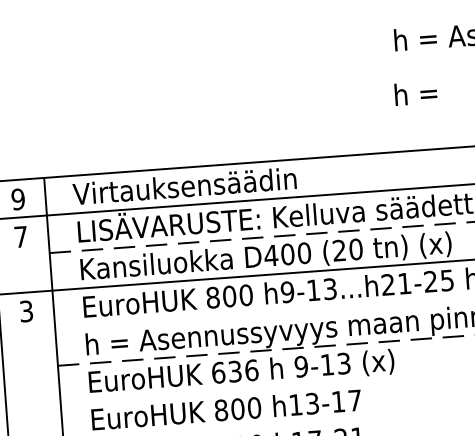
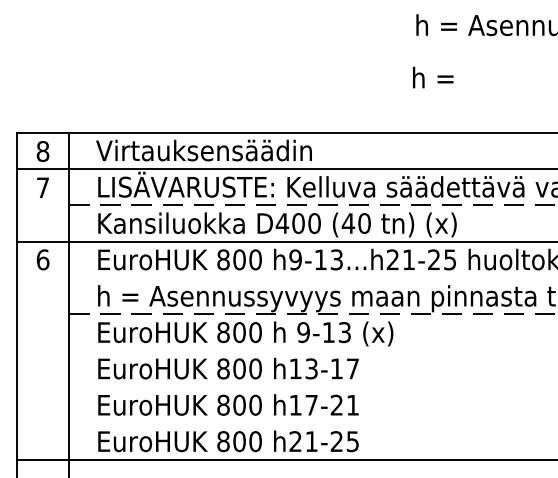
text: (17, 199) -> (42, 151), 9 -> 8
text: (339, 250) -> (348, 223), (20 -> (40
text: (25, 311) -> (42, 259), 3 -> 6
text: (235, 371) -> (239, 332), 636 -> 800

